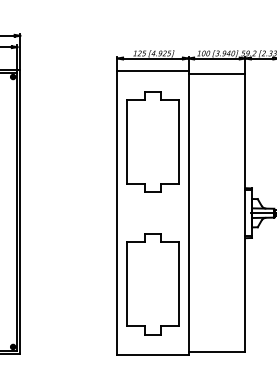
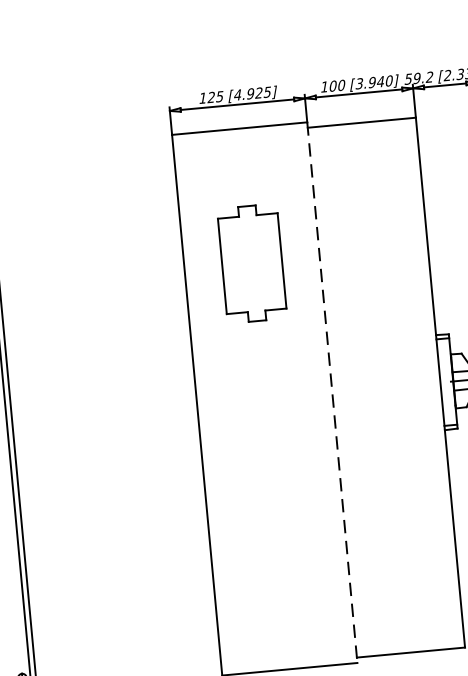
part: (152, 141) -> (251, 262), size x0.6
line: (188, 213) -> (332, 393), solid -> dashed
part: (152, 284) -> (276, 534), removed

